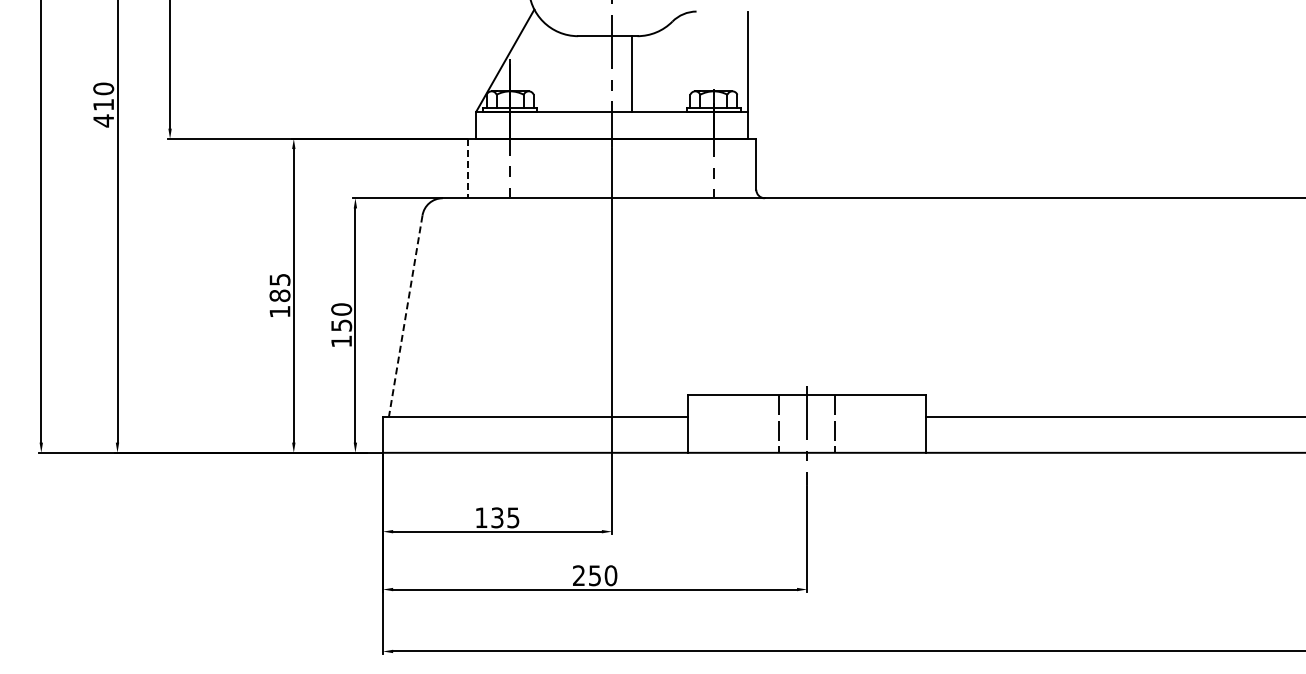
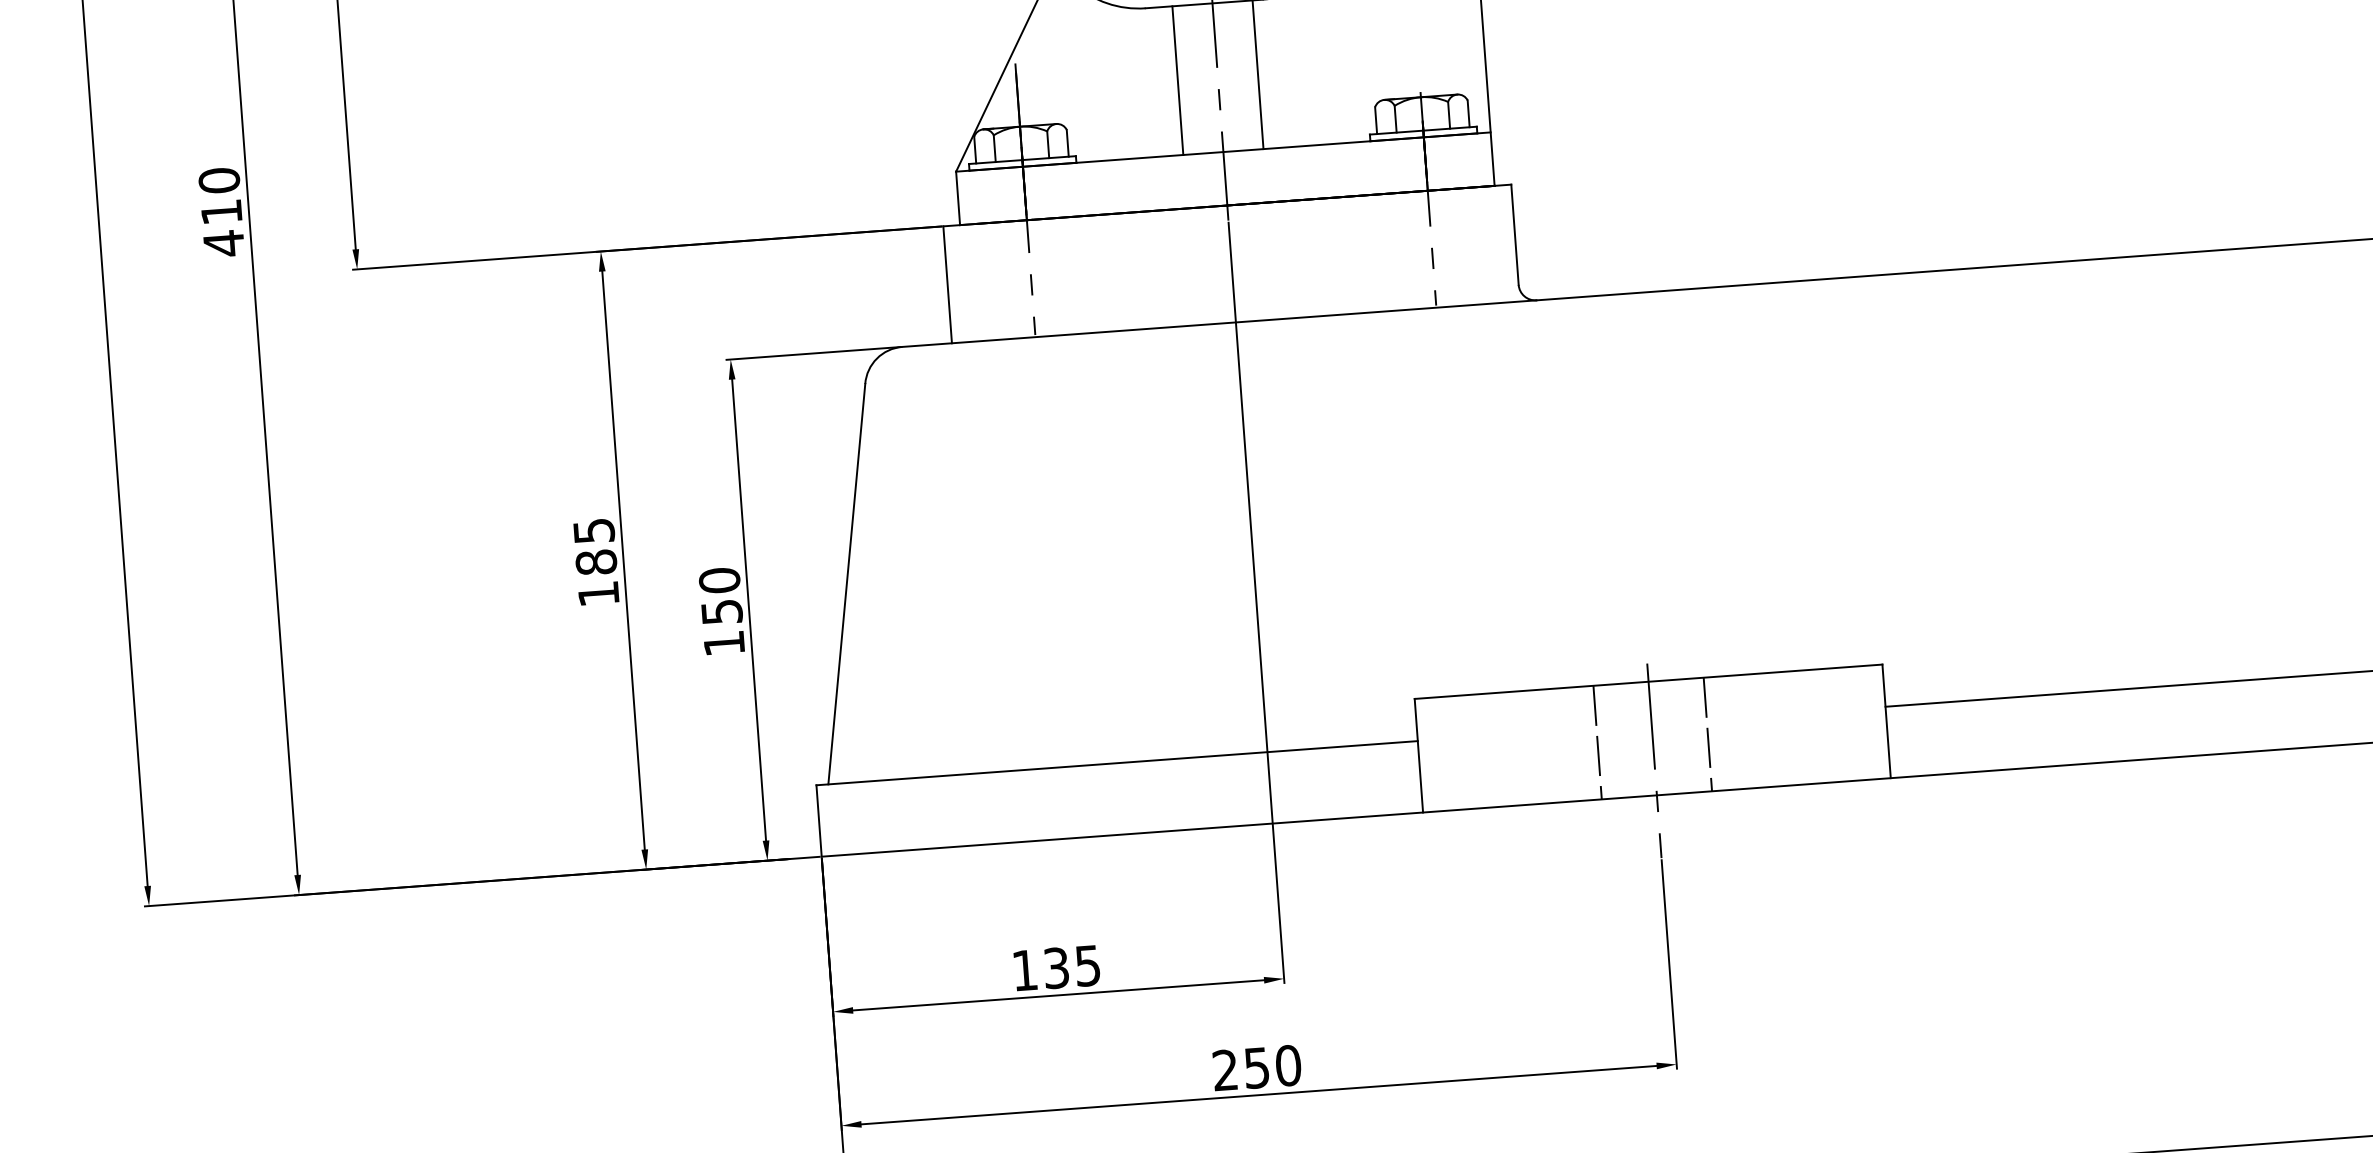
line: (591, 73) -> (1177, 79), added
line: (467, 168) -> (947, 284), dashed -> solid
line: (405, 316) -> (846, 585), dashed -> solid

